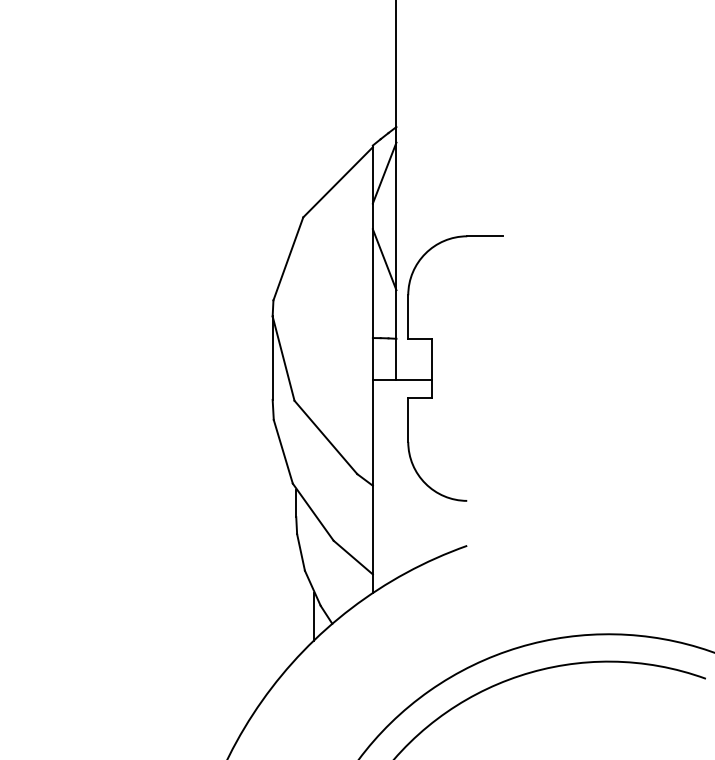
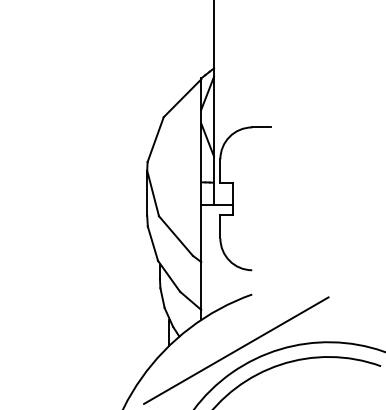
line: (438, 649) -> (236, 350), added

